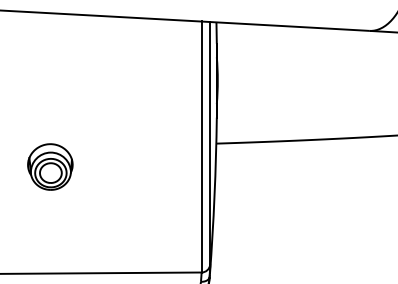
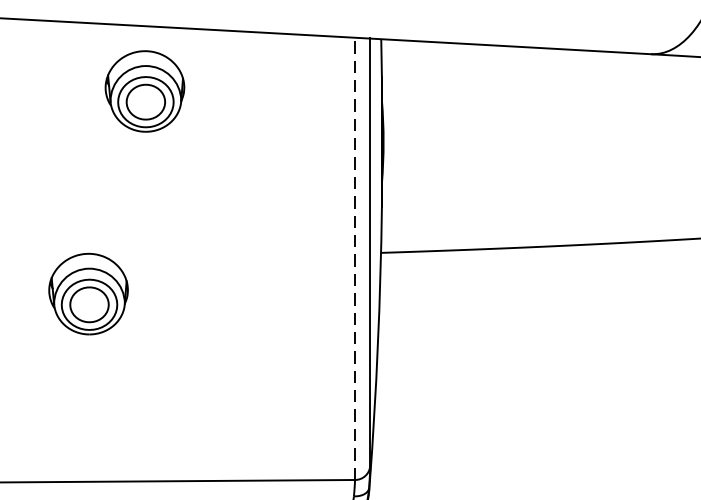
part: (82, 51) -> (145, 90), added
line: (201, 147) -> (354, 259), solid -> dashed

